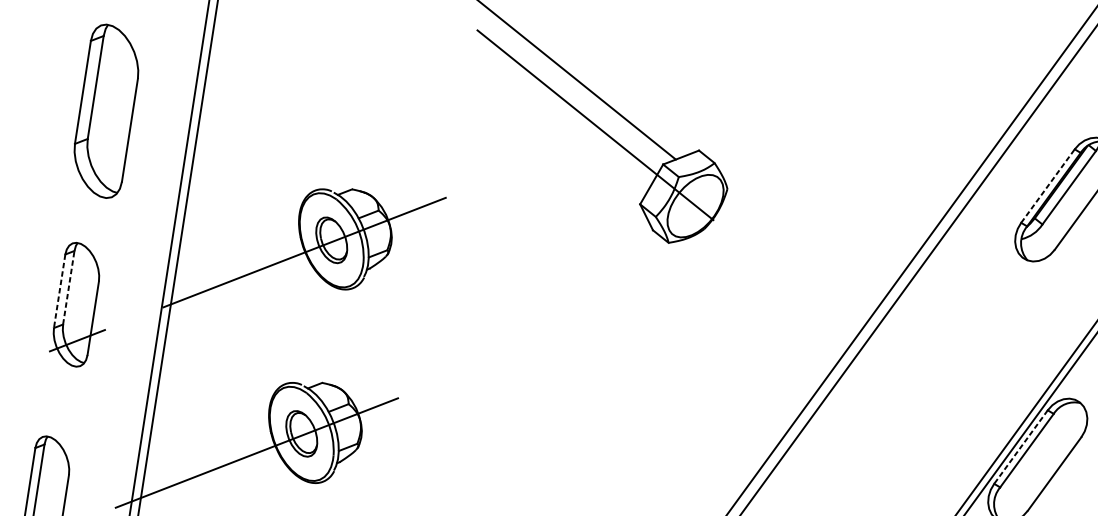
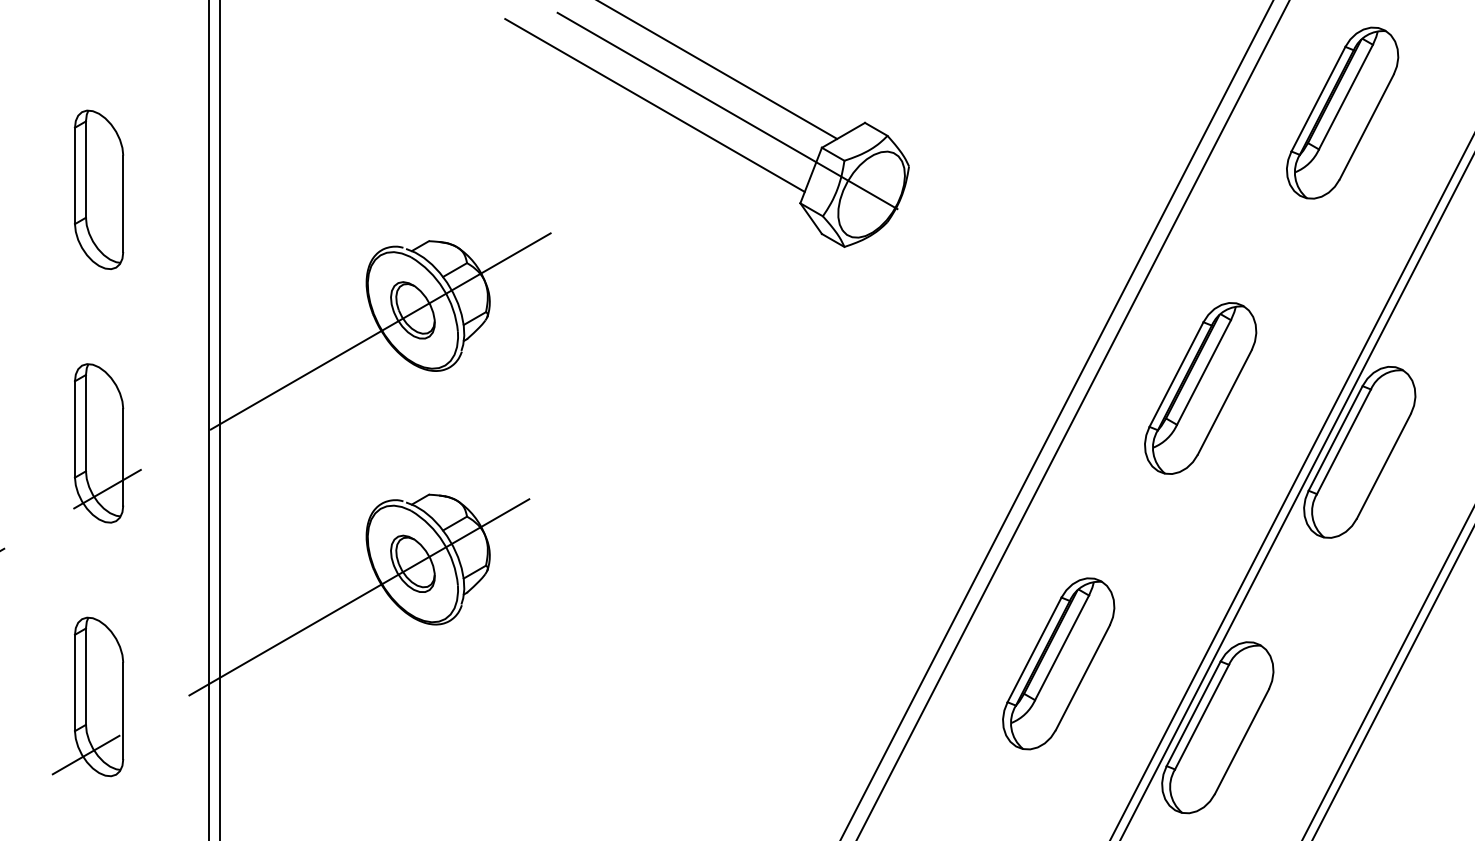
part: (105, 110) -> (98, 189), size x0.71
line: (540, 112) -> (654, 105), added
line: (1047, 186) -> (1318, 99), dashed -> solid
line: (68, 287) -> (85, 422), dashed -> solid
line: (59, 291) -> (74, 429), dashed -> solid
part: (923, 393) -> (1200, 388), added
line: (1020, 447) -> (1335, 438), dashed -> solid

